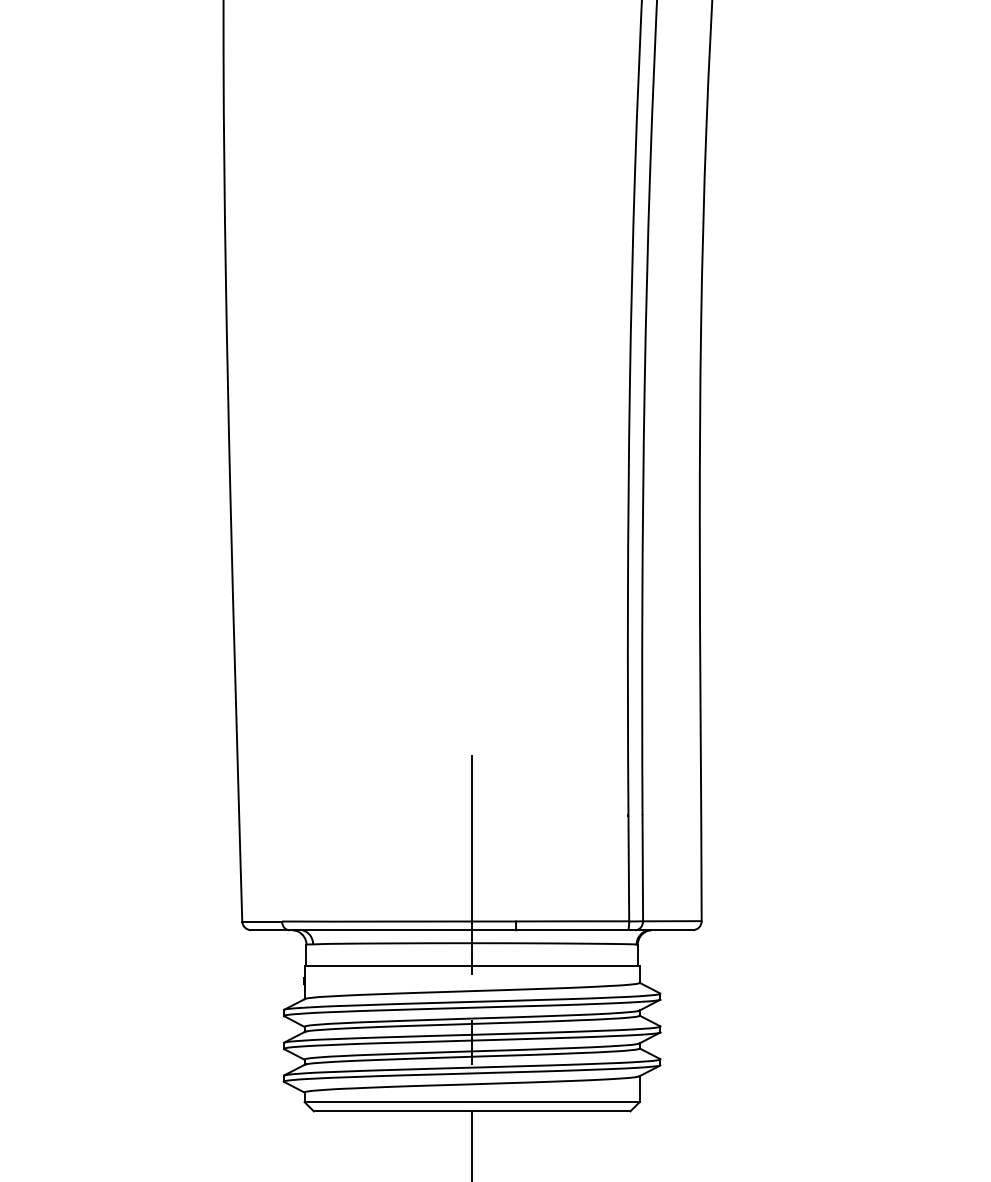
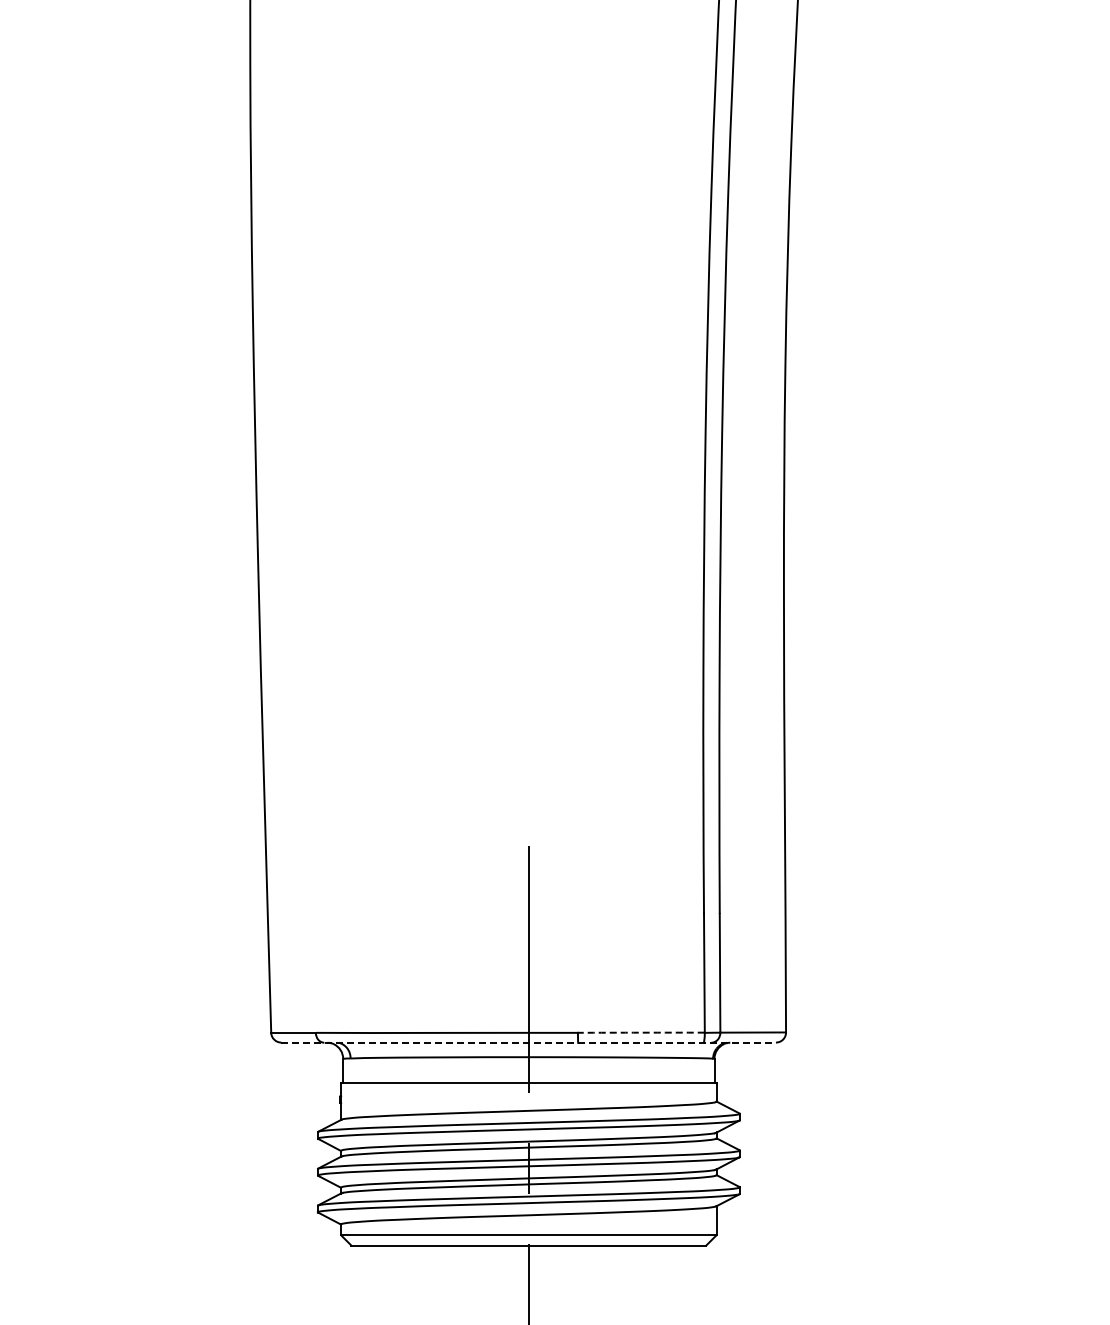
arc: (572, 921) -> (641, 1032), solid -> dashed
line: (472, 930) -> (529, 1042), solid -> dashed

